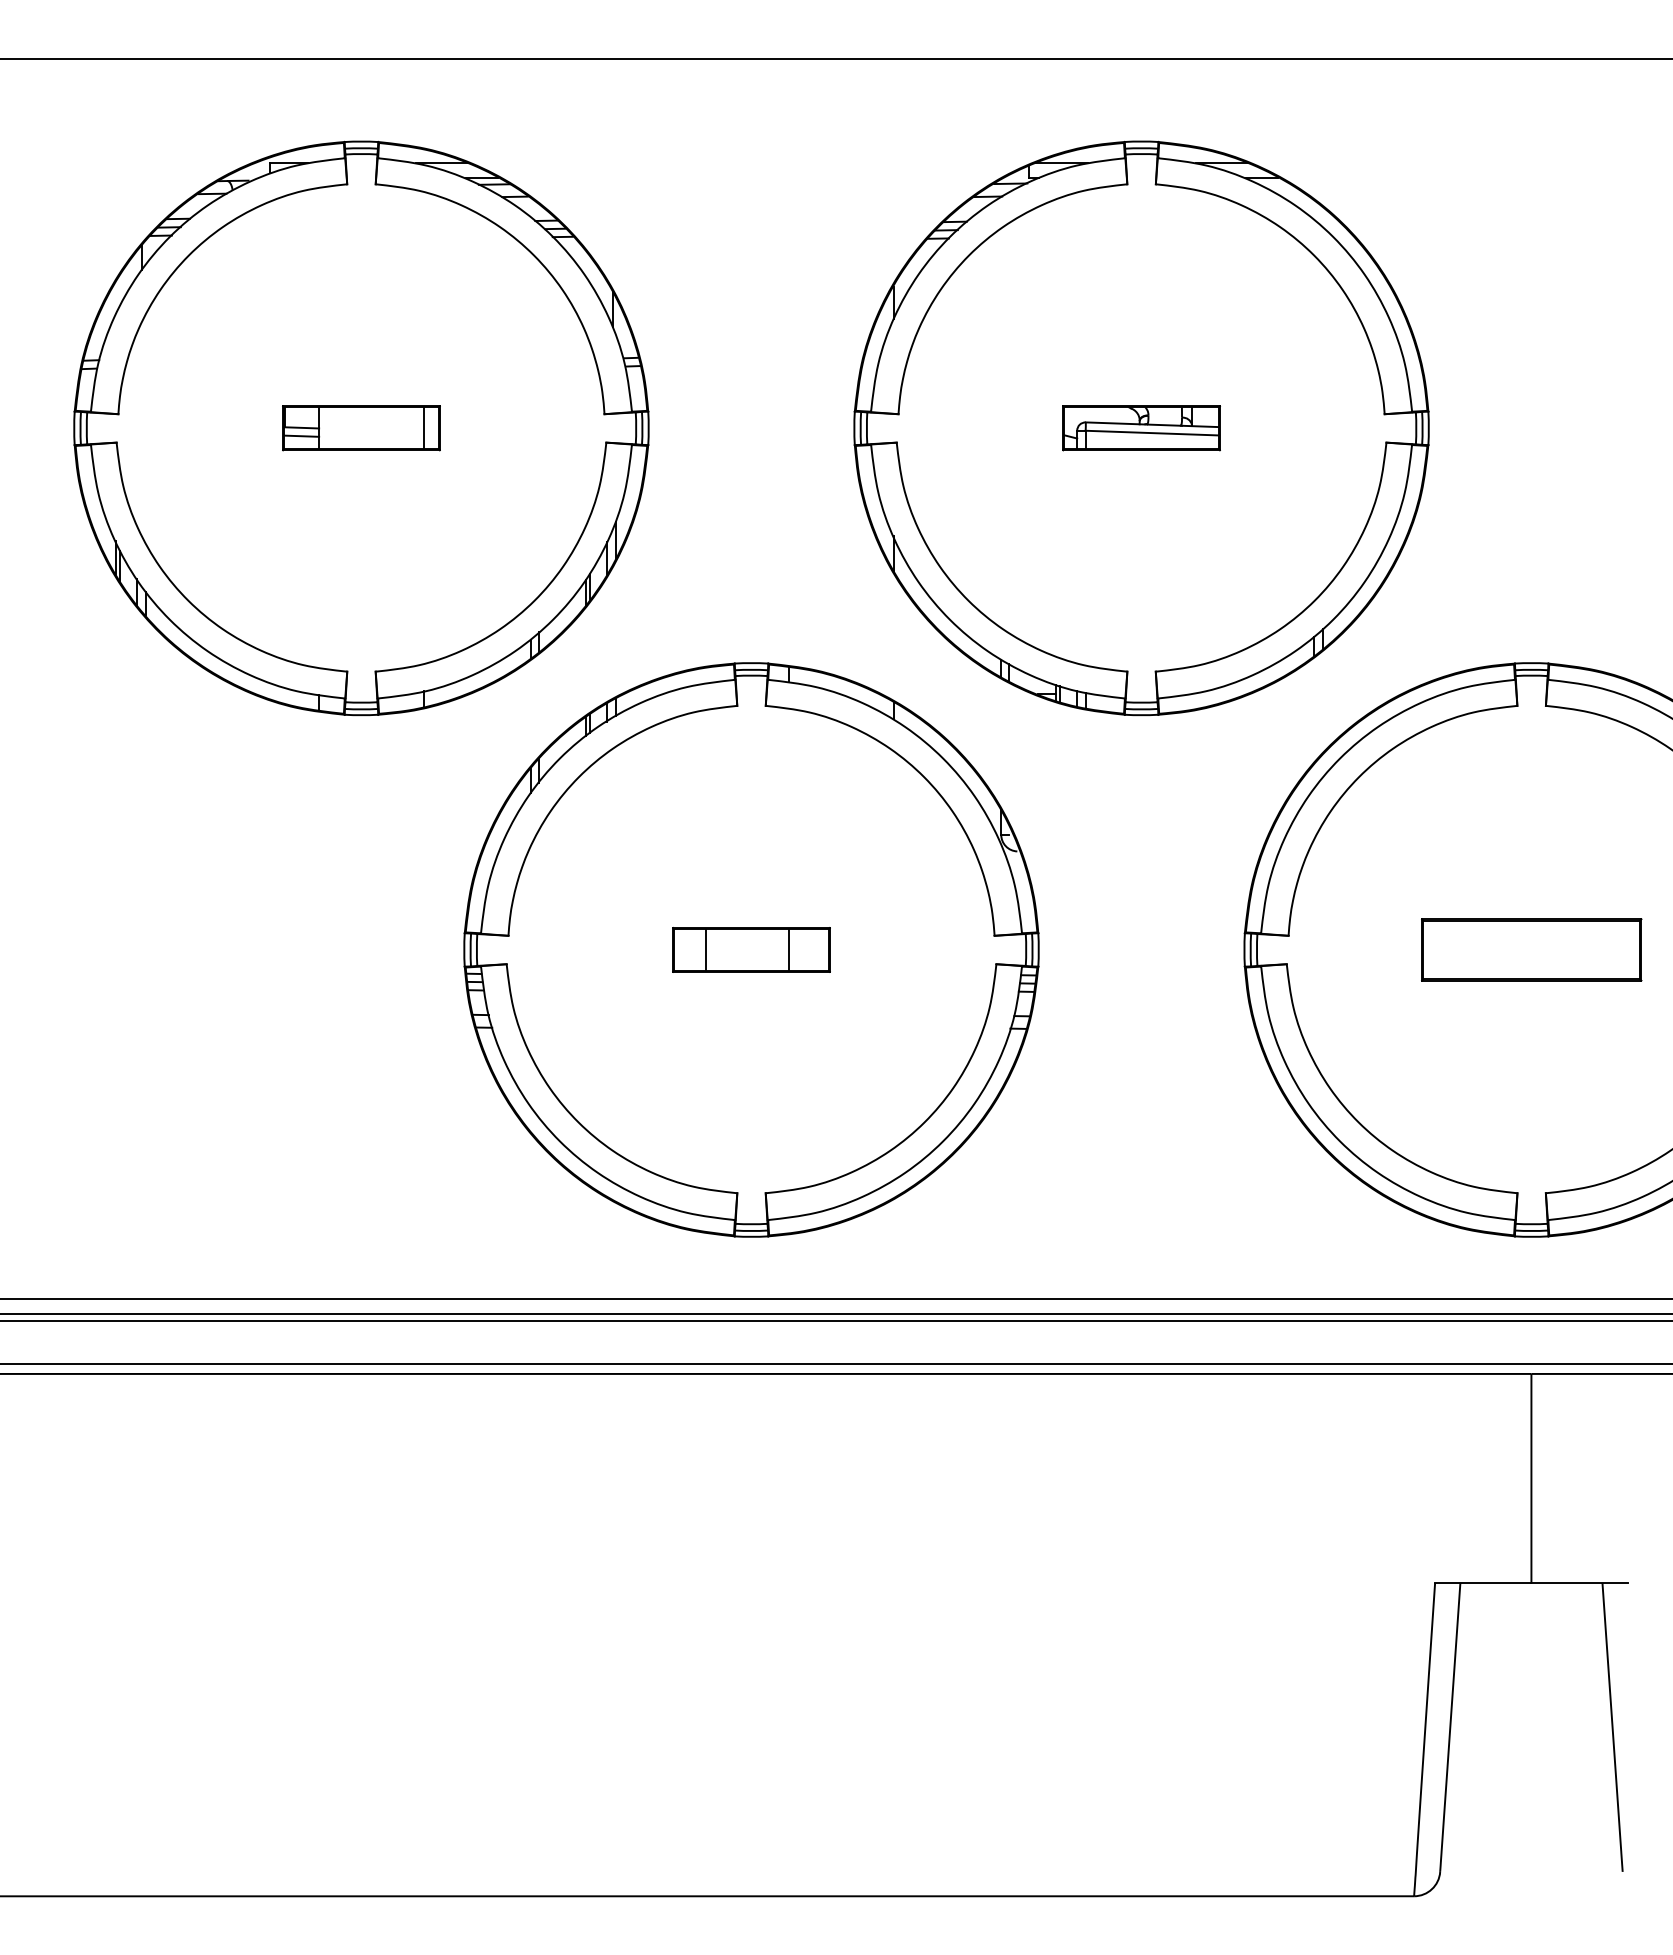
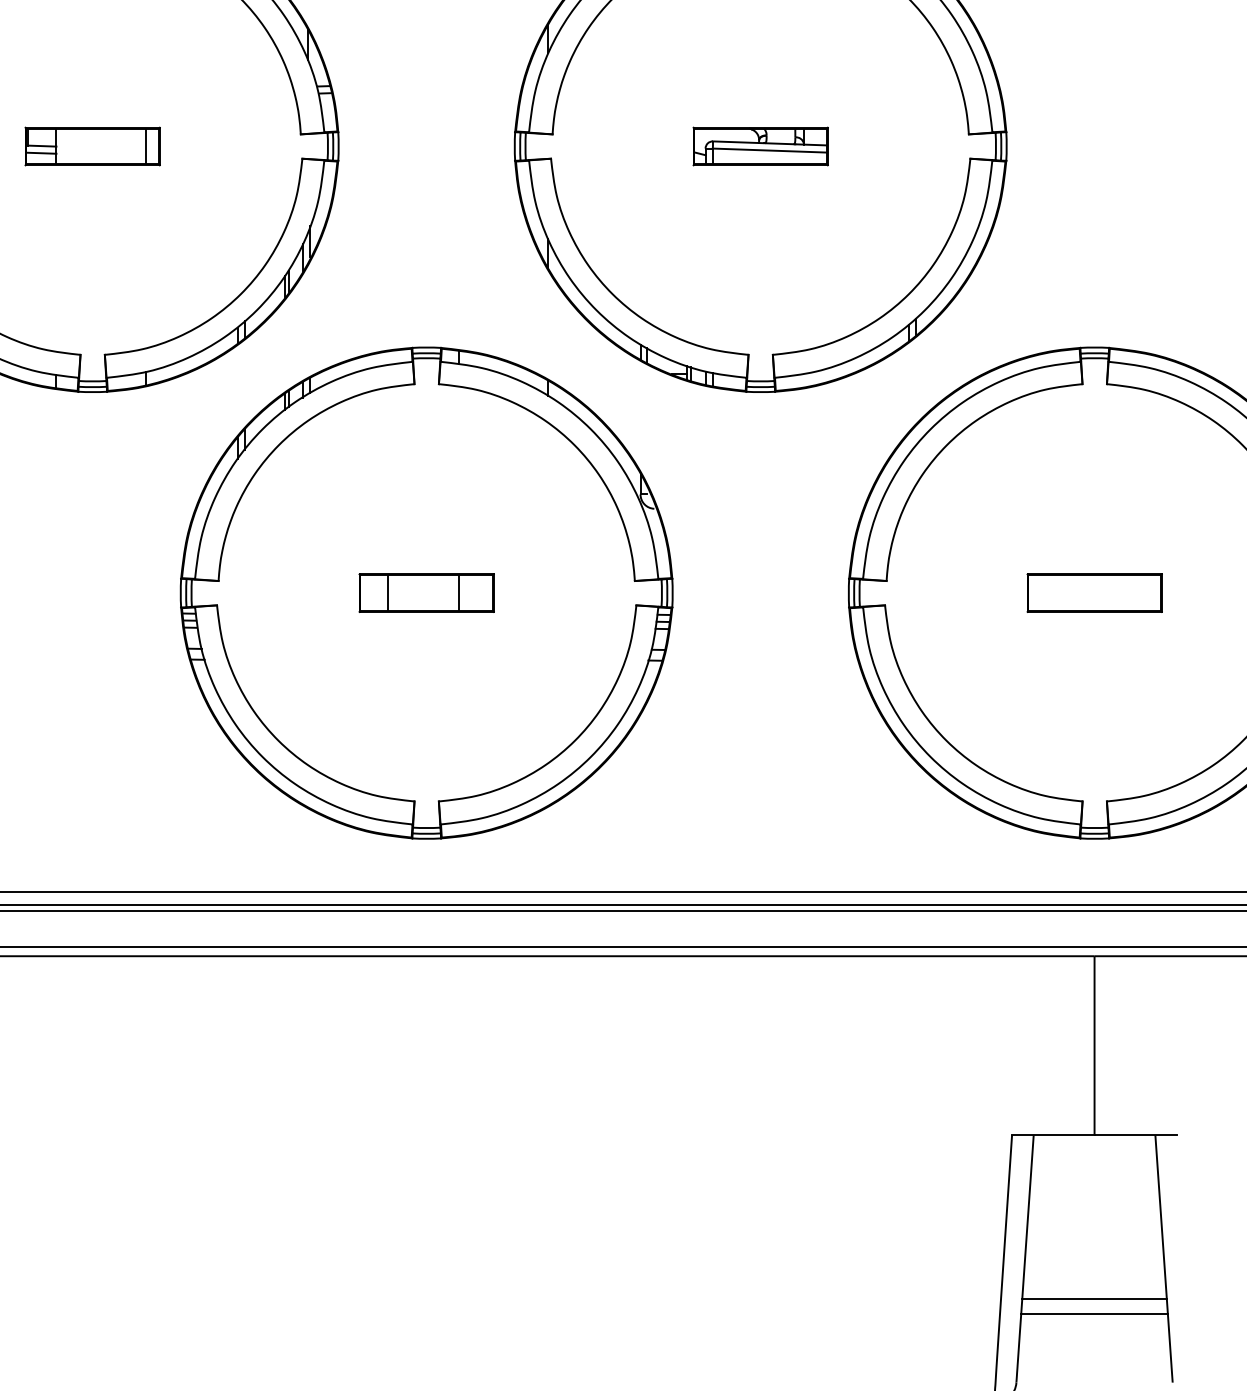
part: (1531, 949) -> (1094, 592), size x0.71
line: (1531, 1773) -> (1094, 1298), added
line: (1531, 1791) -> (1094, 1313), added

